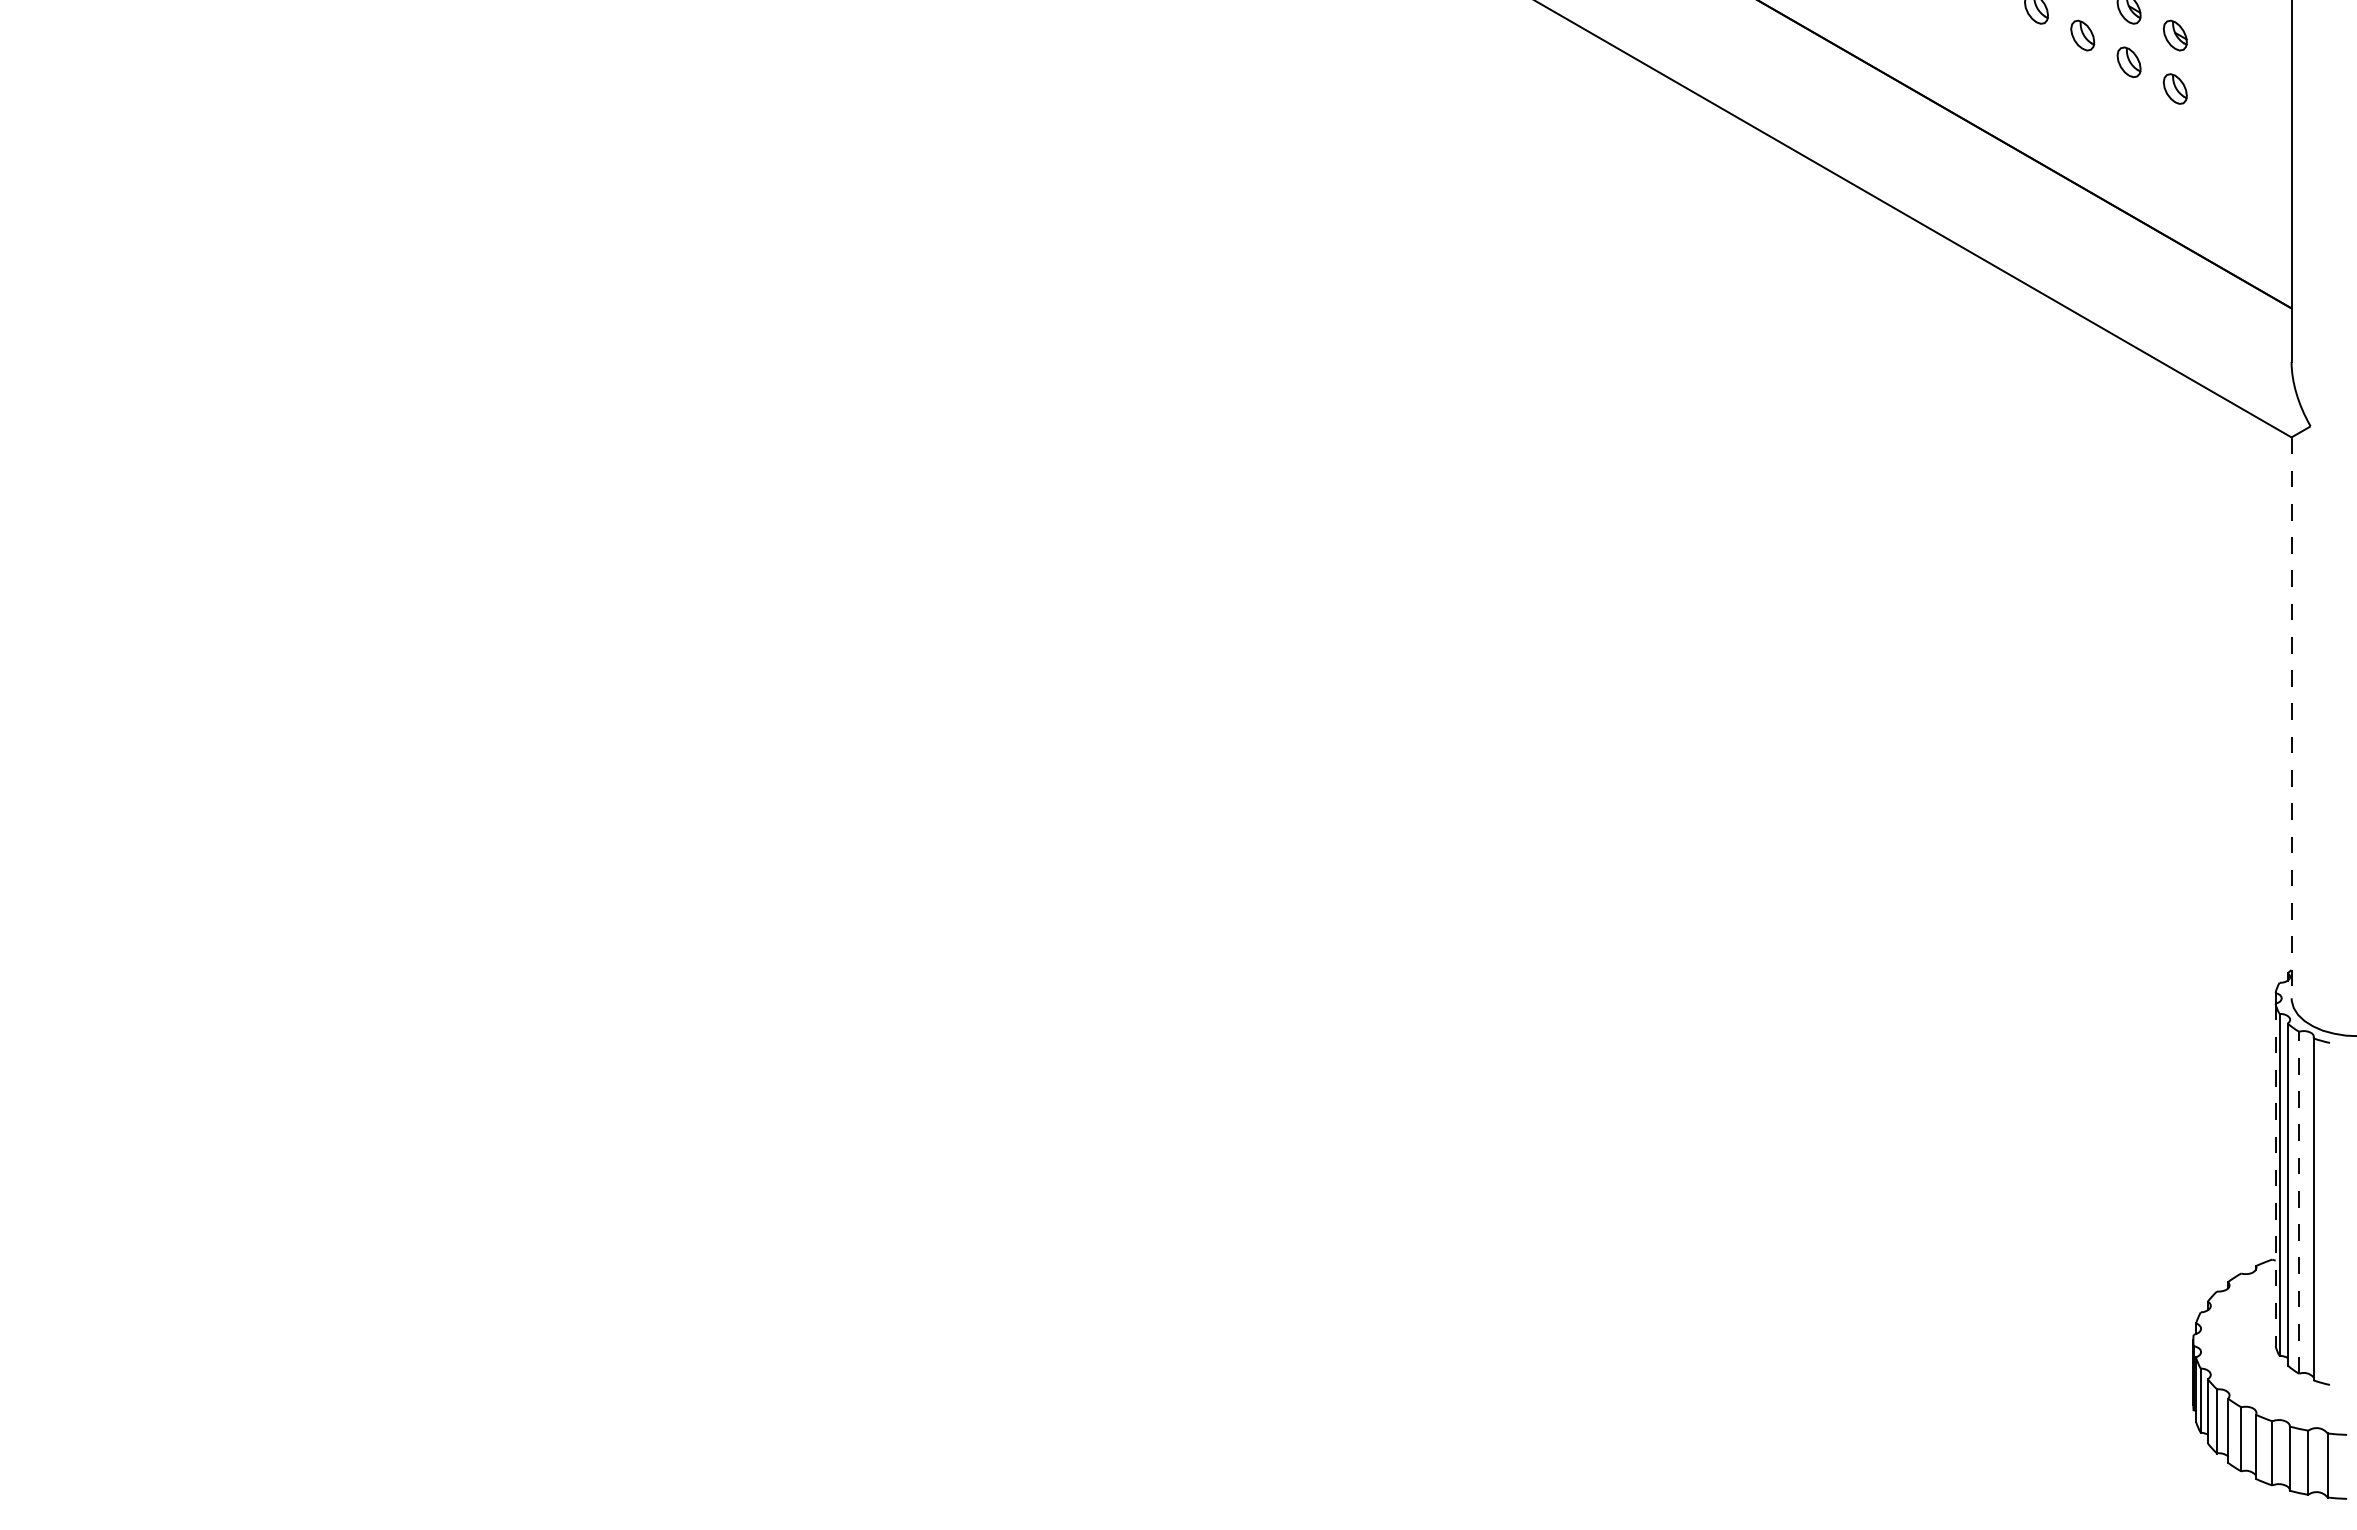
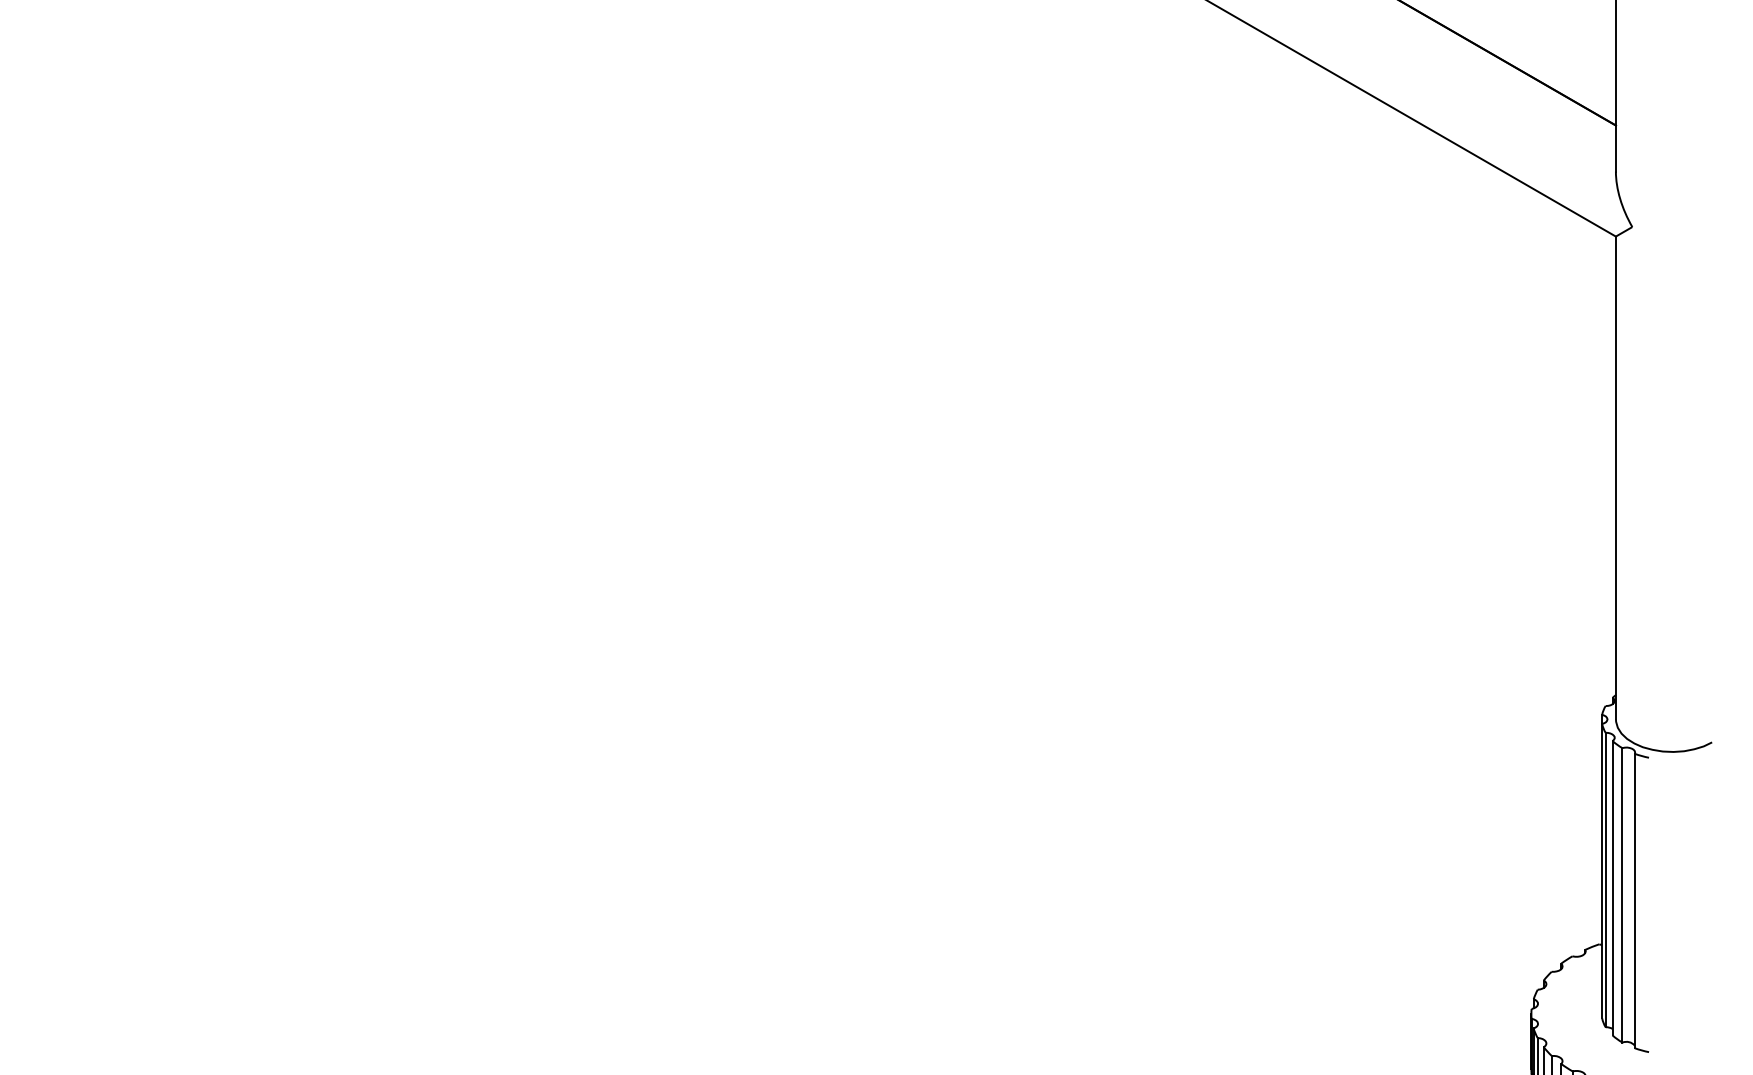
line: (2291, 718) -> (1615, 478), dashed -> solid
line: (2275, 1175) -> (1602, 871), dashed -> solid
line: (2299, 1202) -> (1622, 895), dashed -> solid

